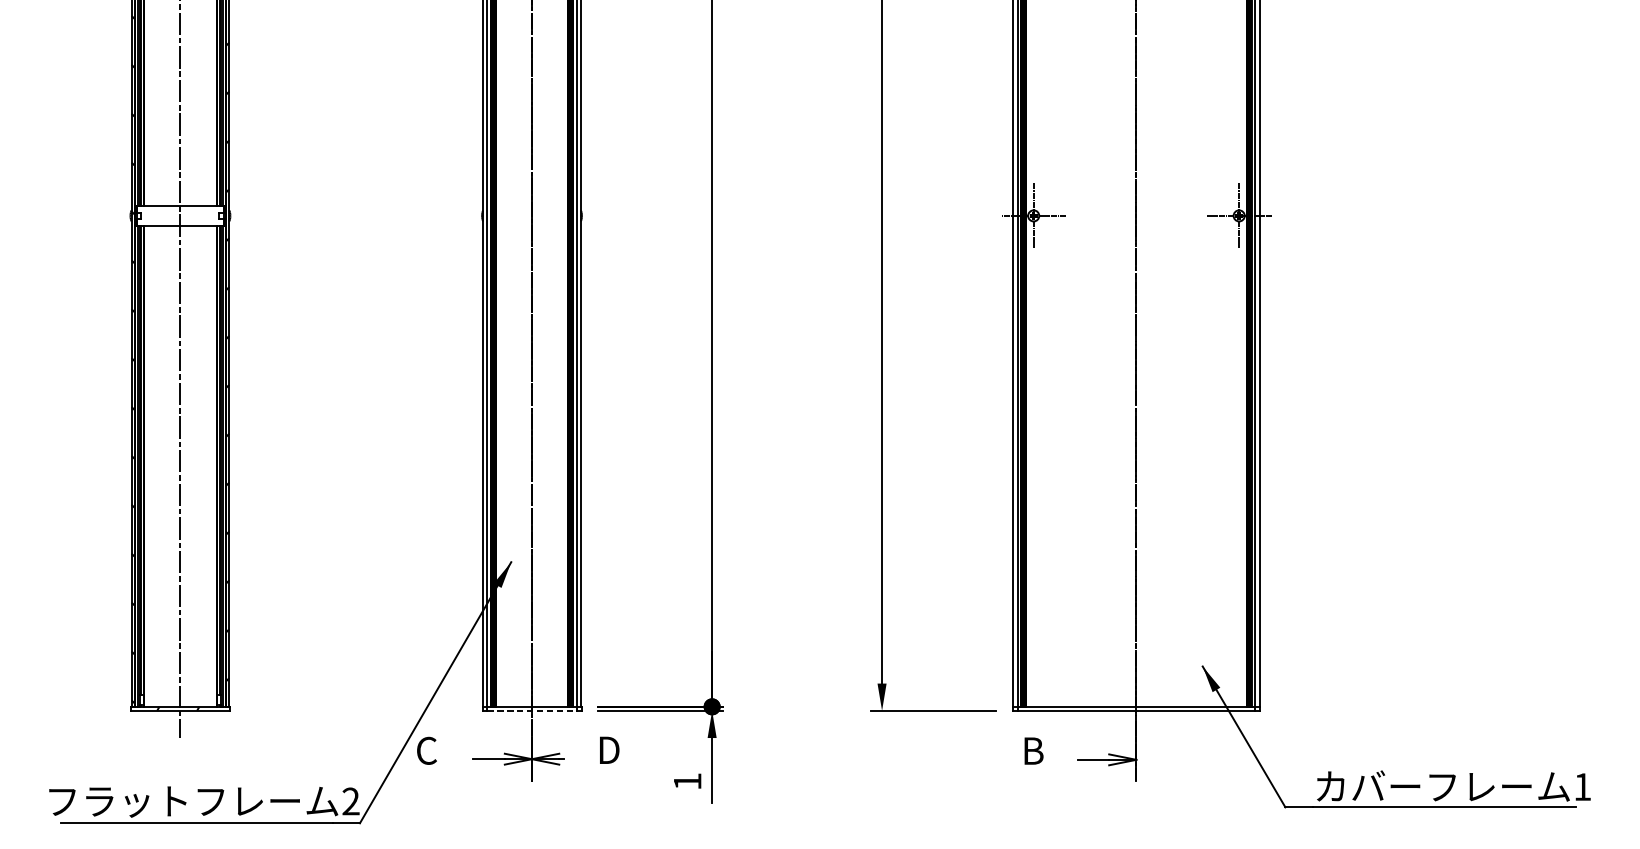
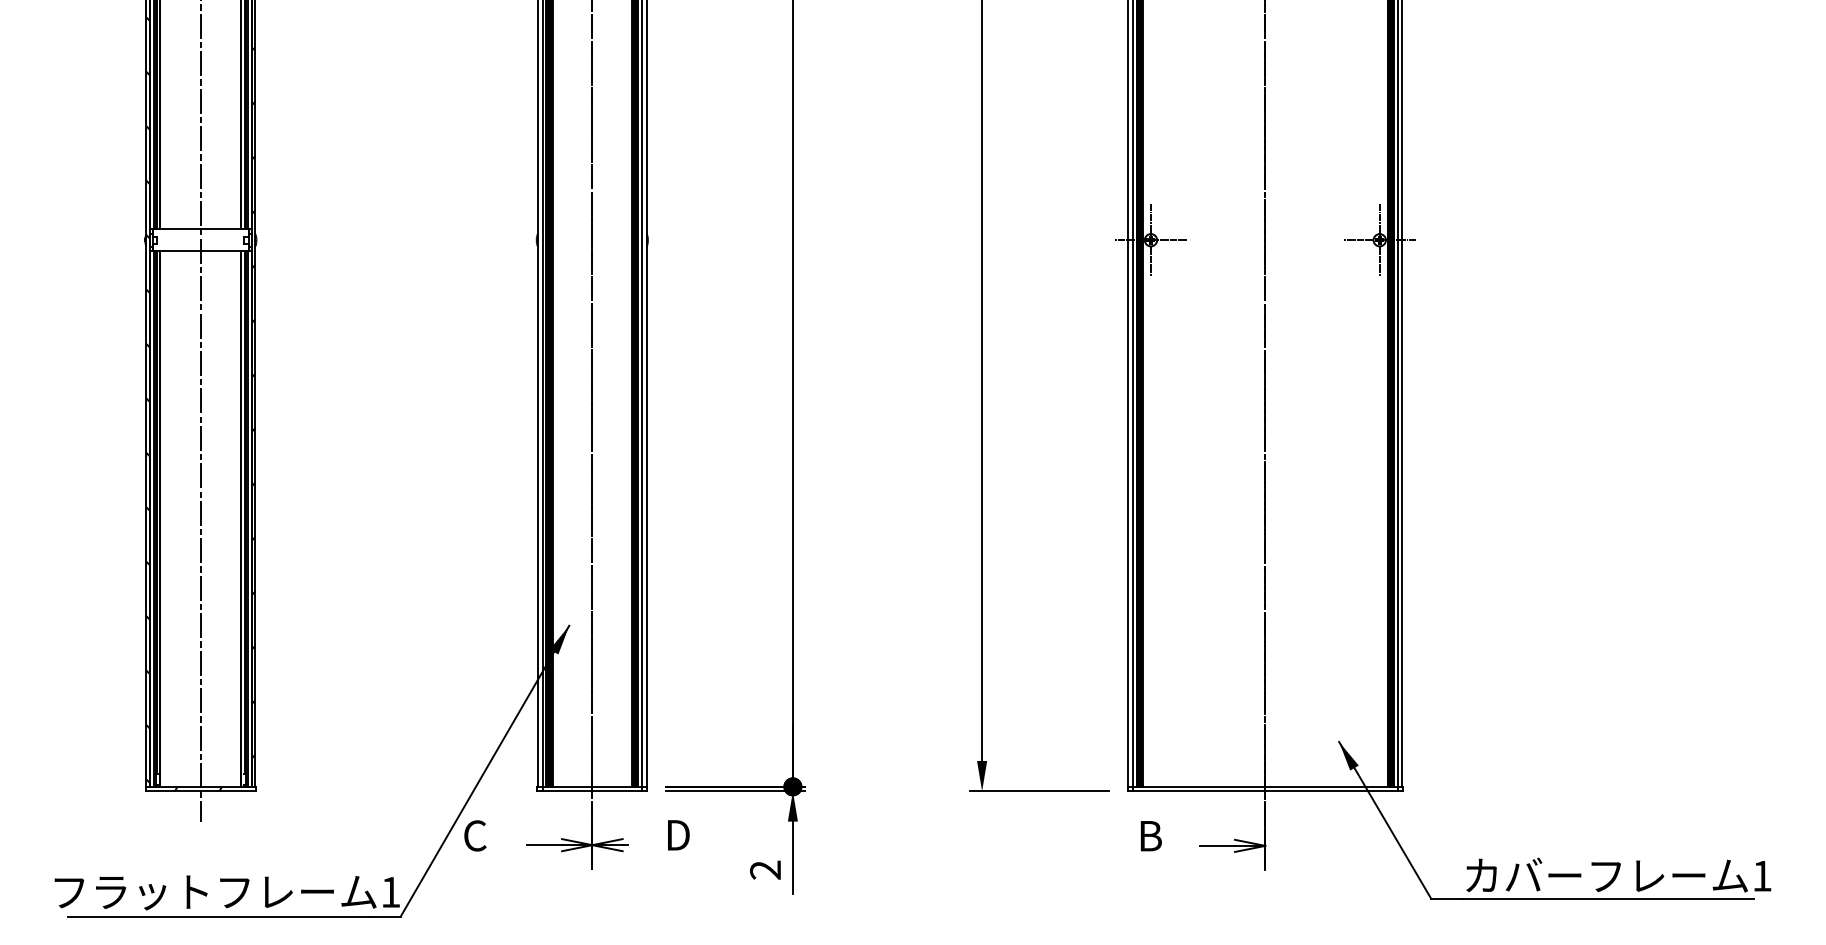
line: (532, 710) -> (592, 791), dashed -> solid
text: (687, 781) -> (765, 869), 1 -> 2
text: (350, 800) -> (390, 891), 2 -> 1

